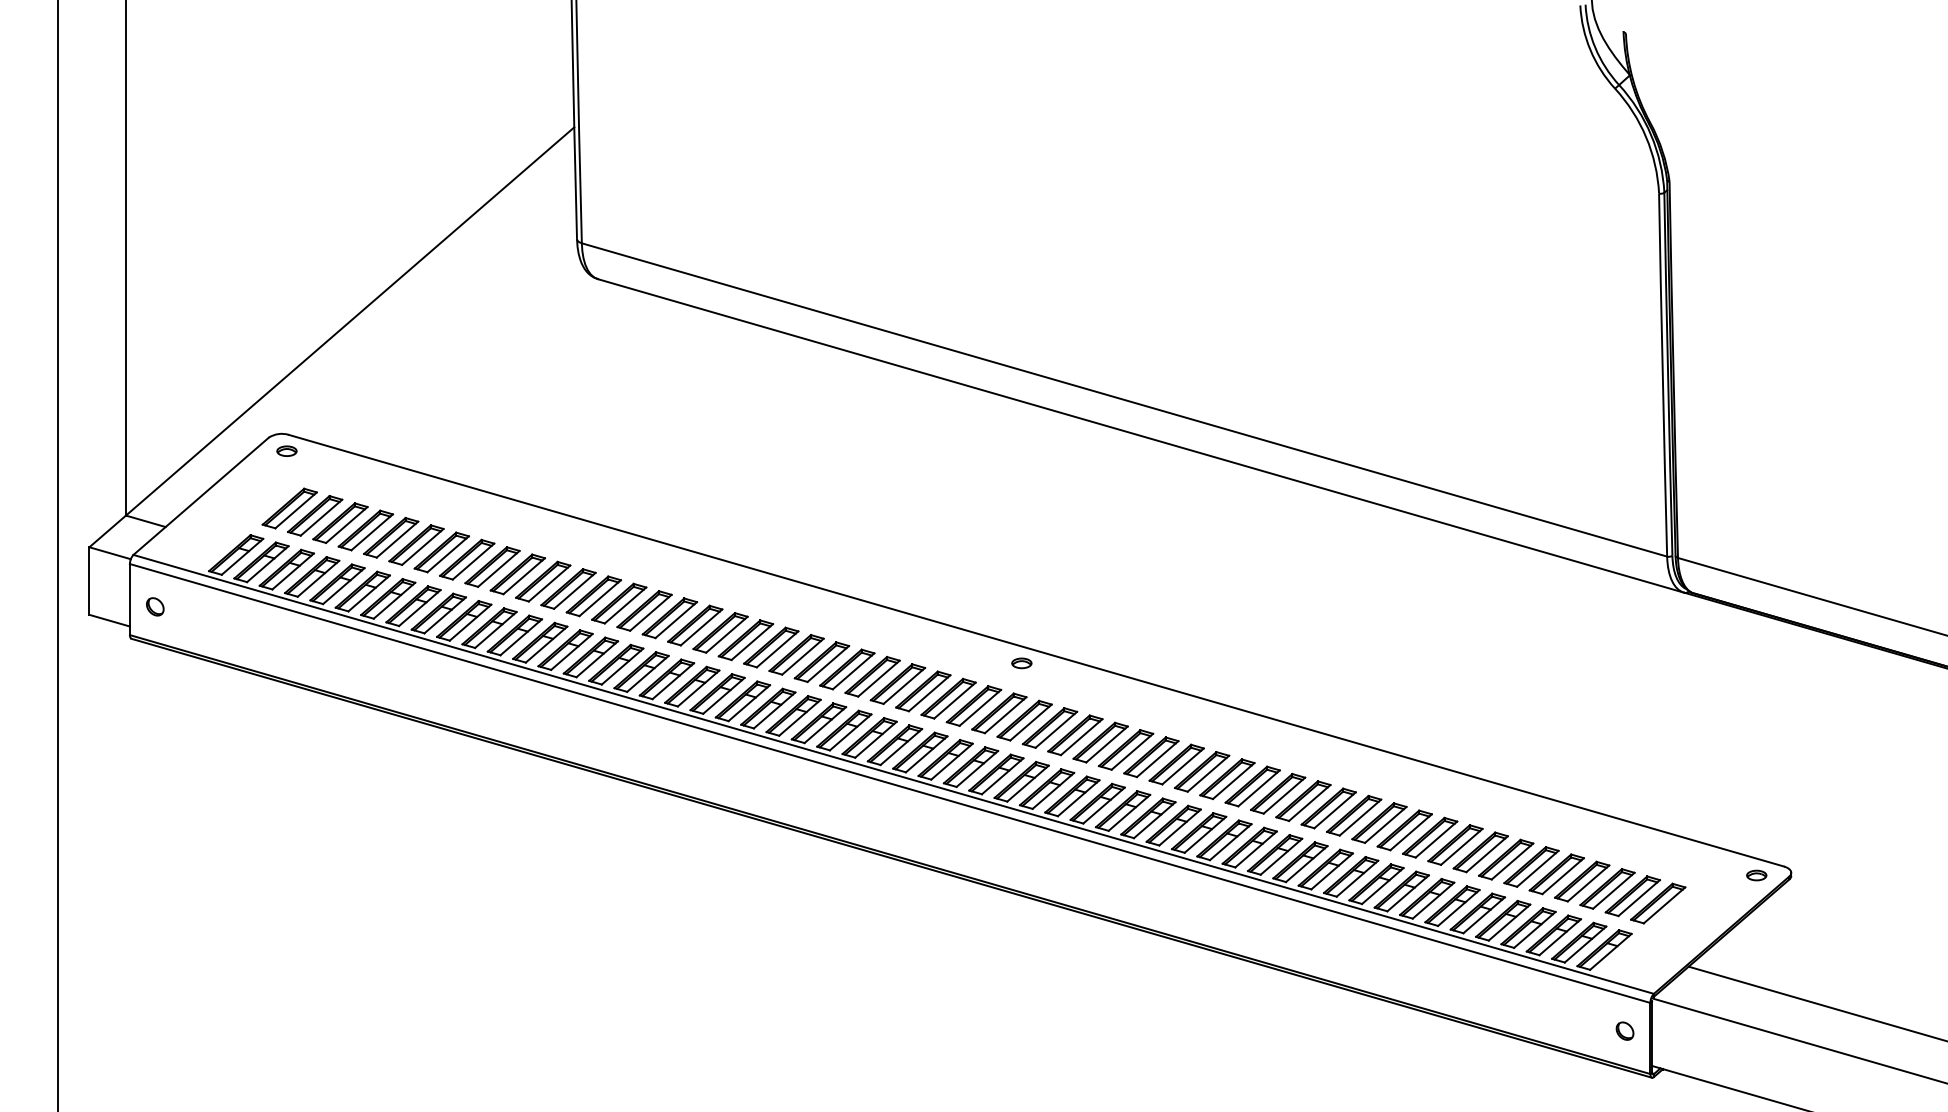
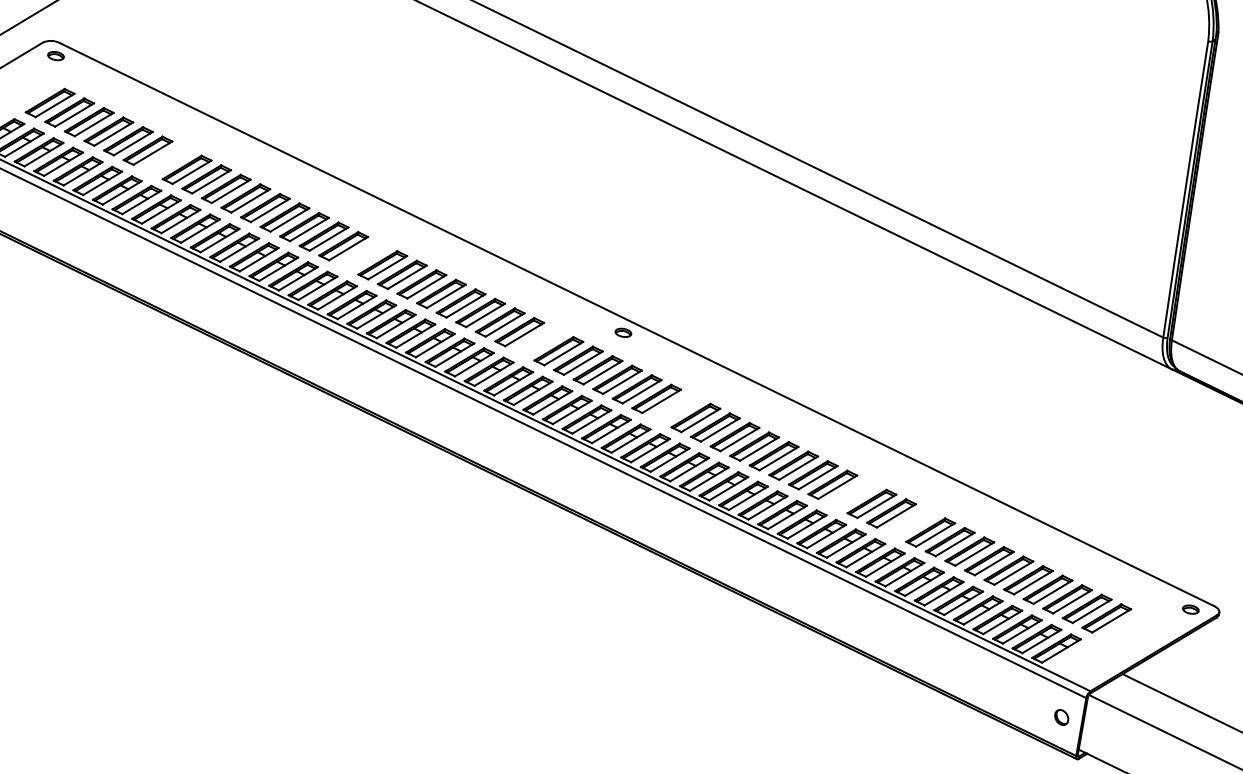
part: (441, 552) -> (167, 160), removed
part: (695, 625) -> (363, 255), removed
part: (923, 691) -> (539, 341), removed
part: (1100, 742) -> (676, 408), removed
part: (1328, 808) -> (852, 494), removed
part: (1404, 830) -> (910, 523), removed

